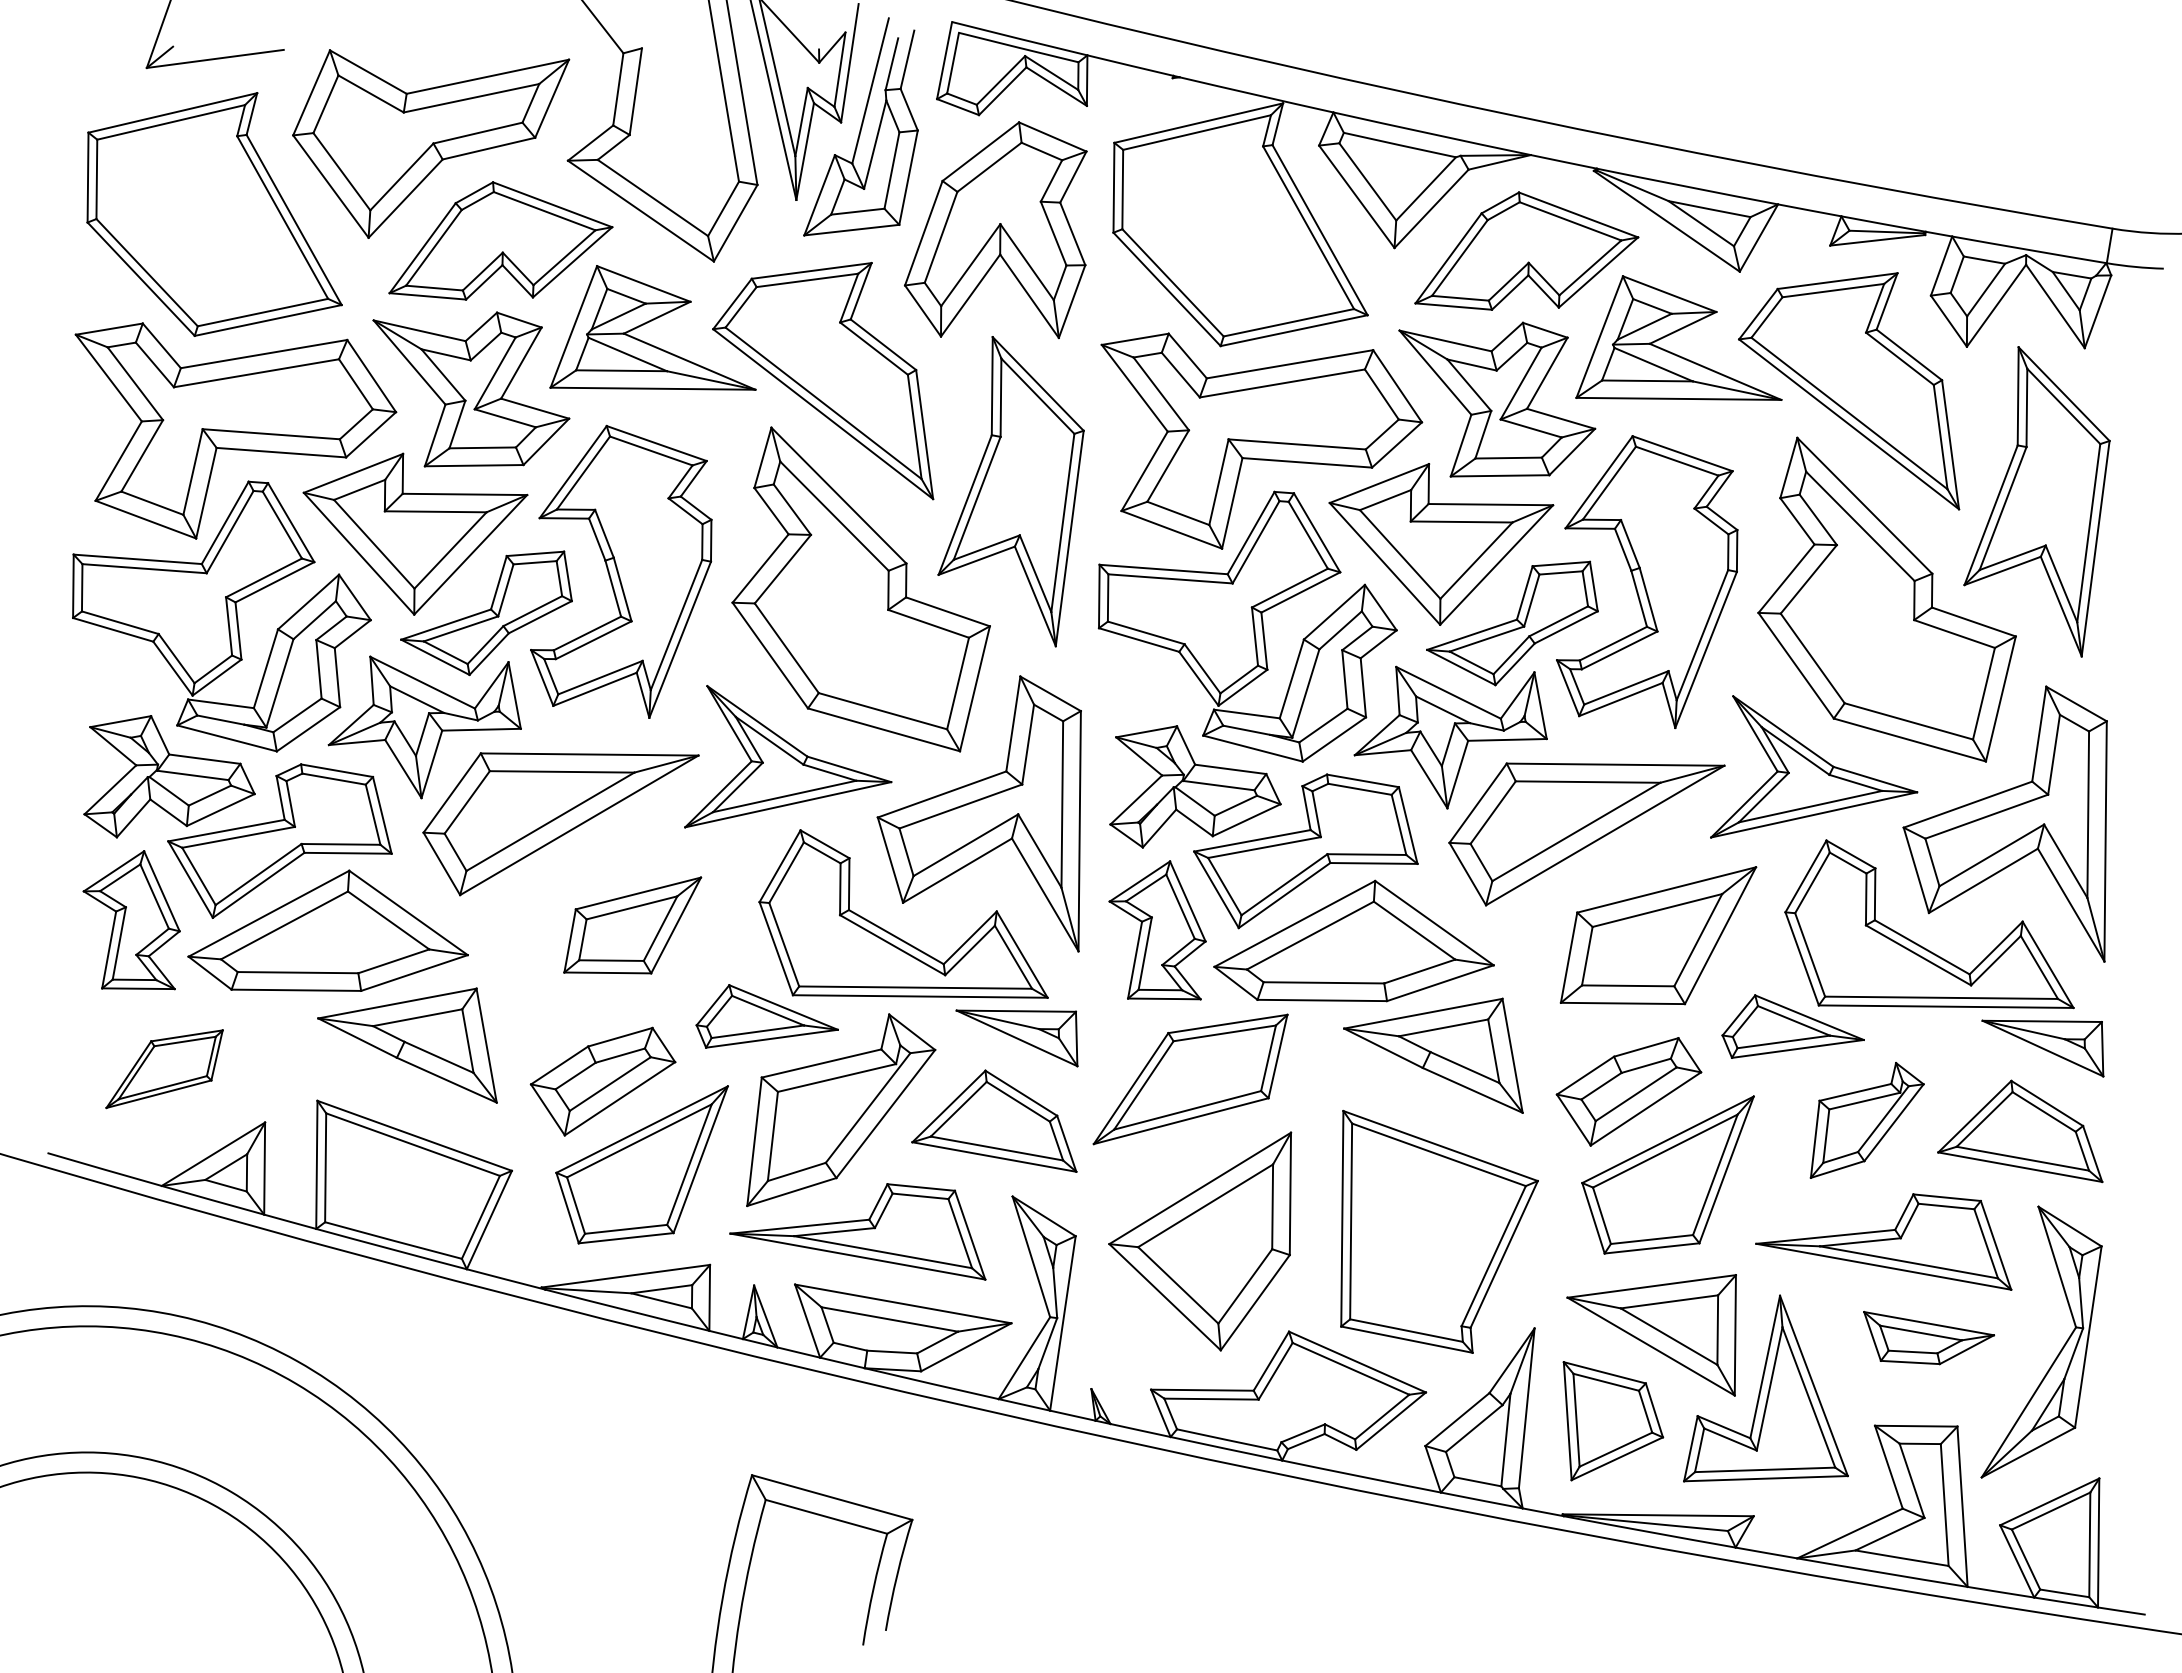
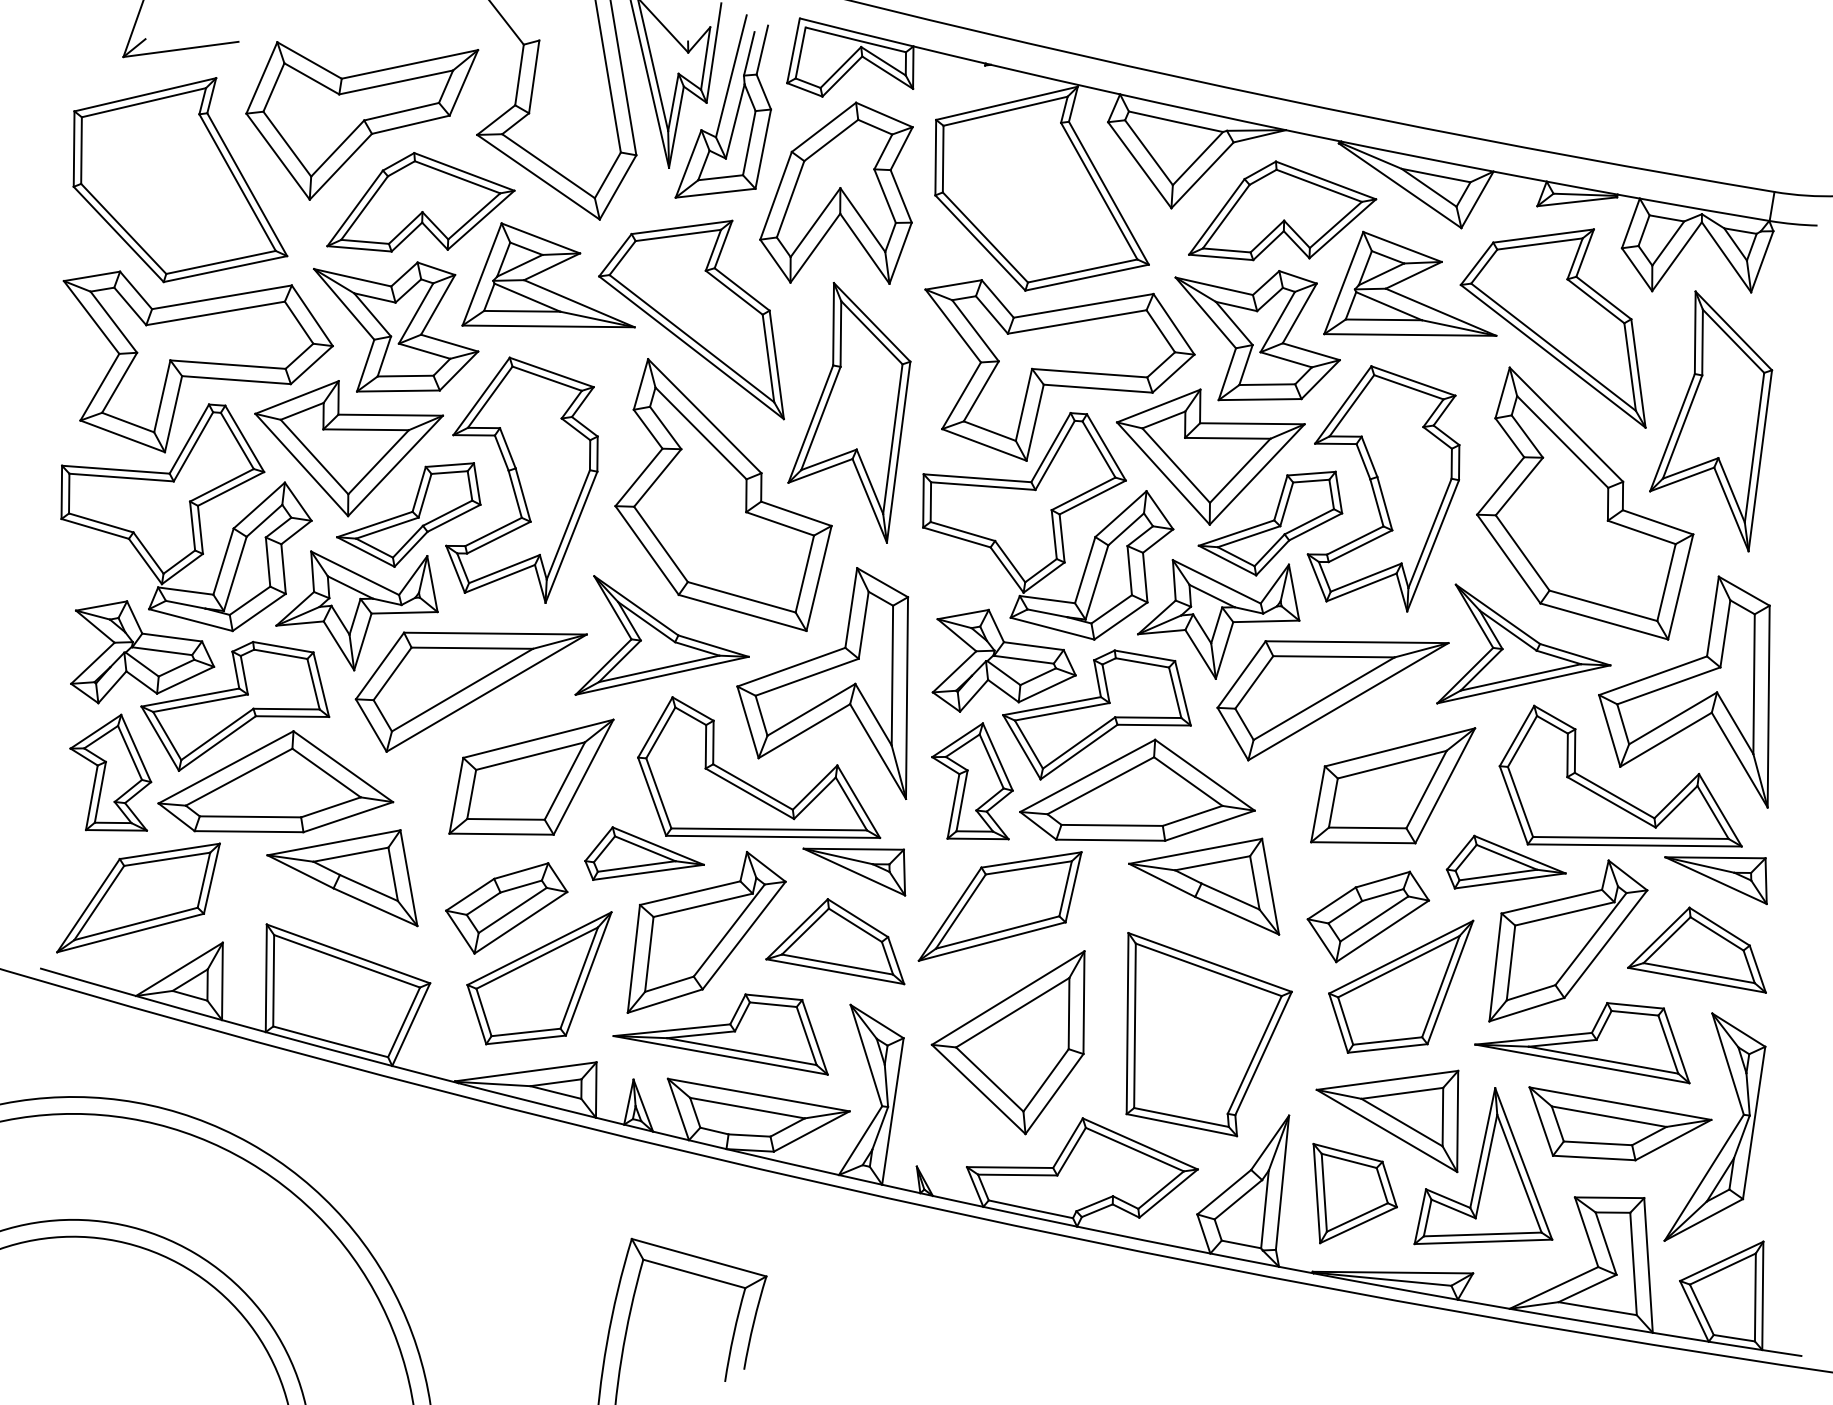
part: (632, 925) -> (531, 777), size x1.43
part: (164, 1068) -> (138, 897), size x1.67
part: (1867, 1120) -> (1568, 941), size x1.67
part: (1928, 1337) -> (1619, 1123), size x1.67

